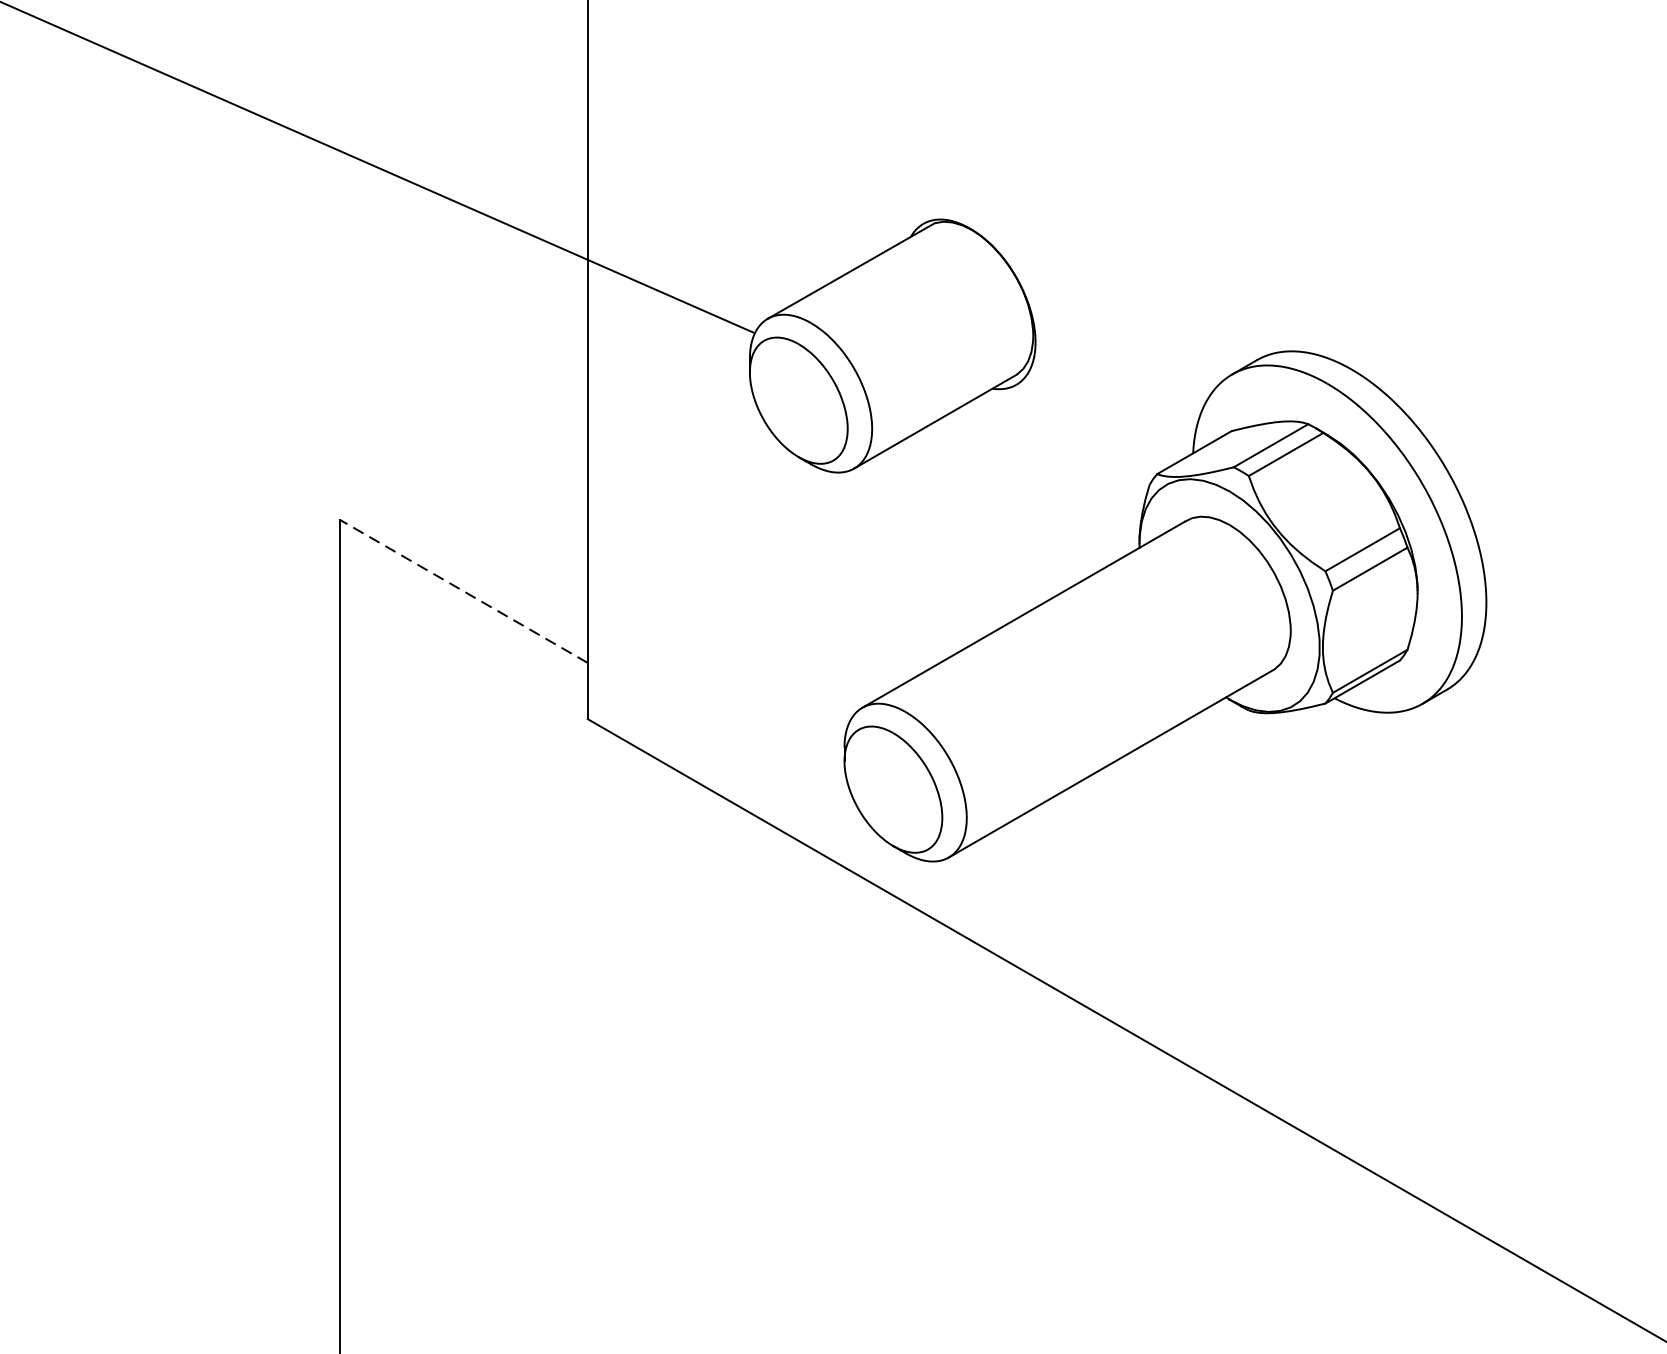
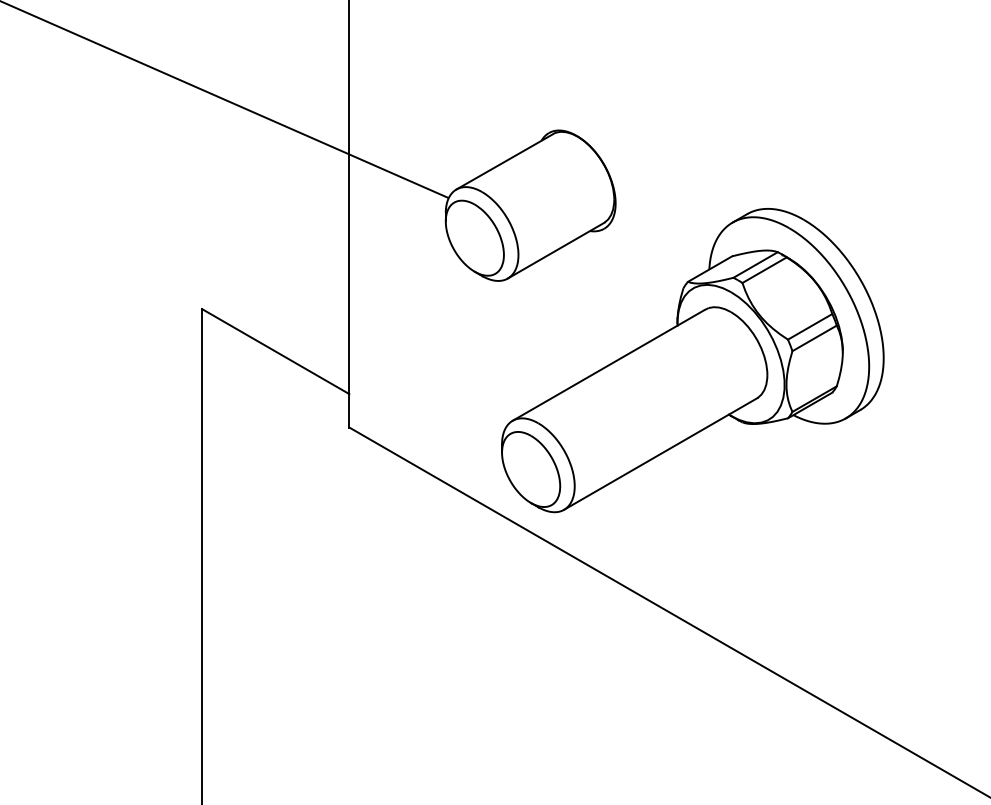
line: (463, 591) -> (275, 351), dashed -> solid

